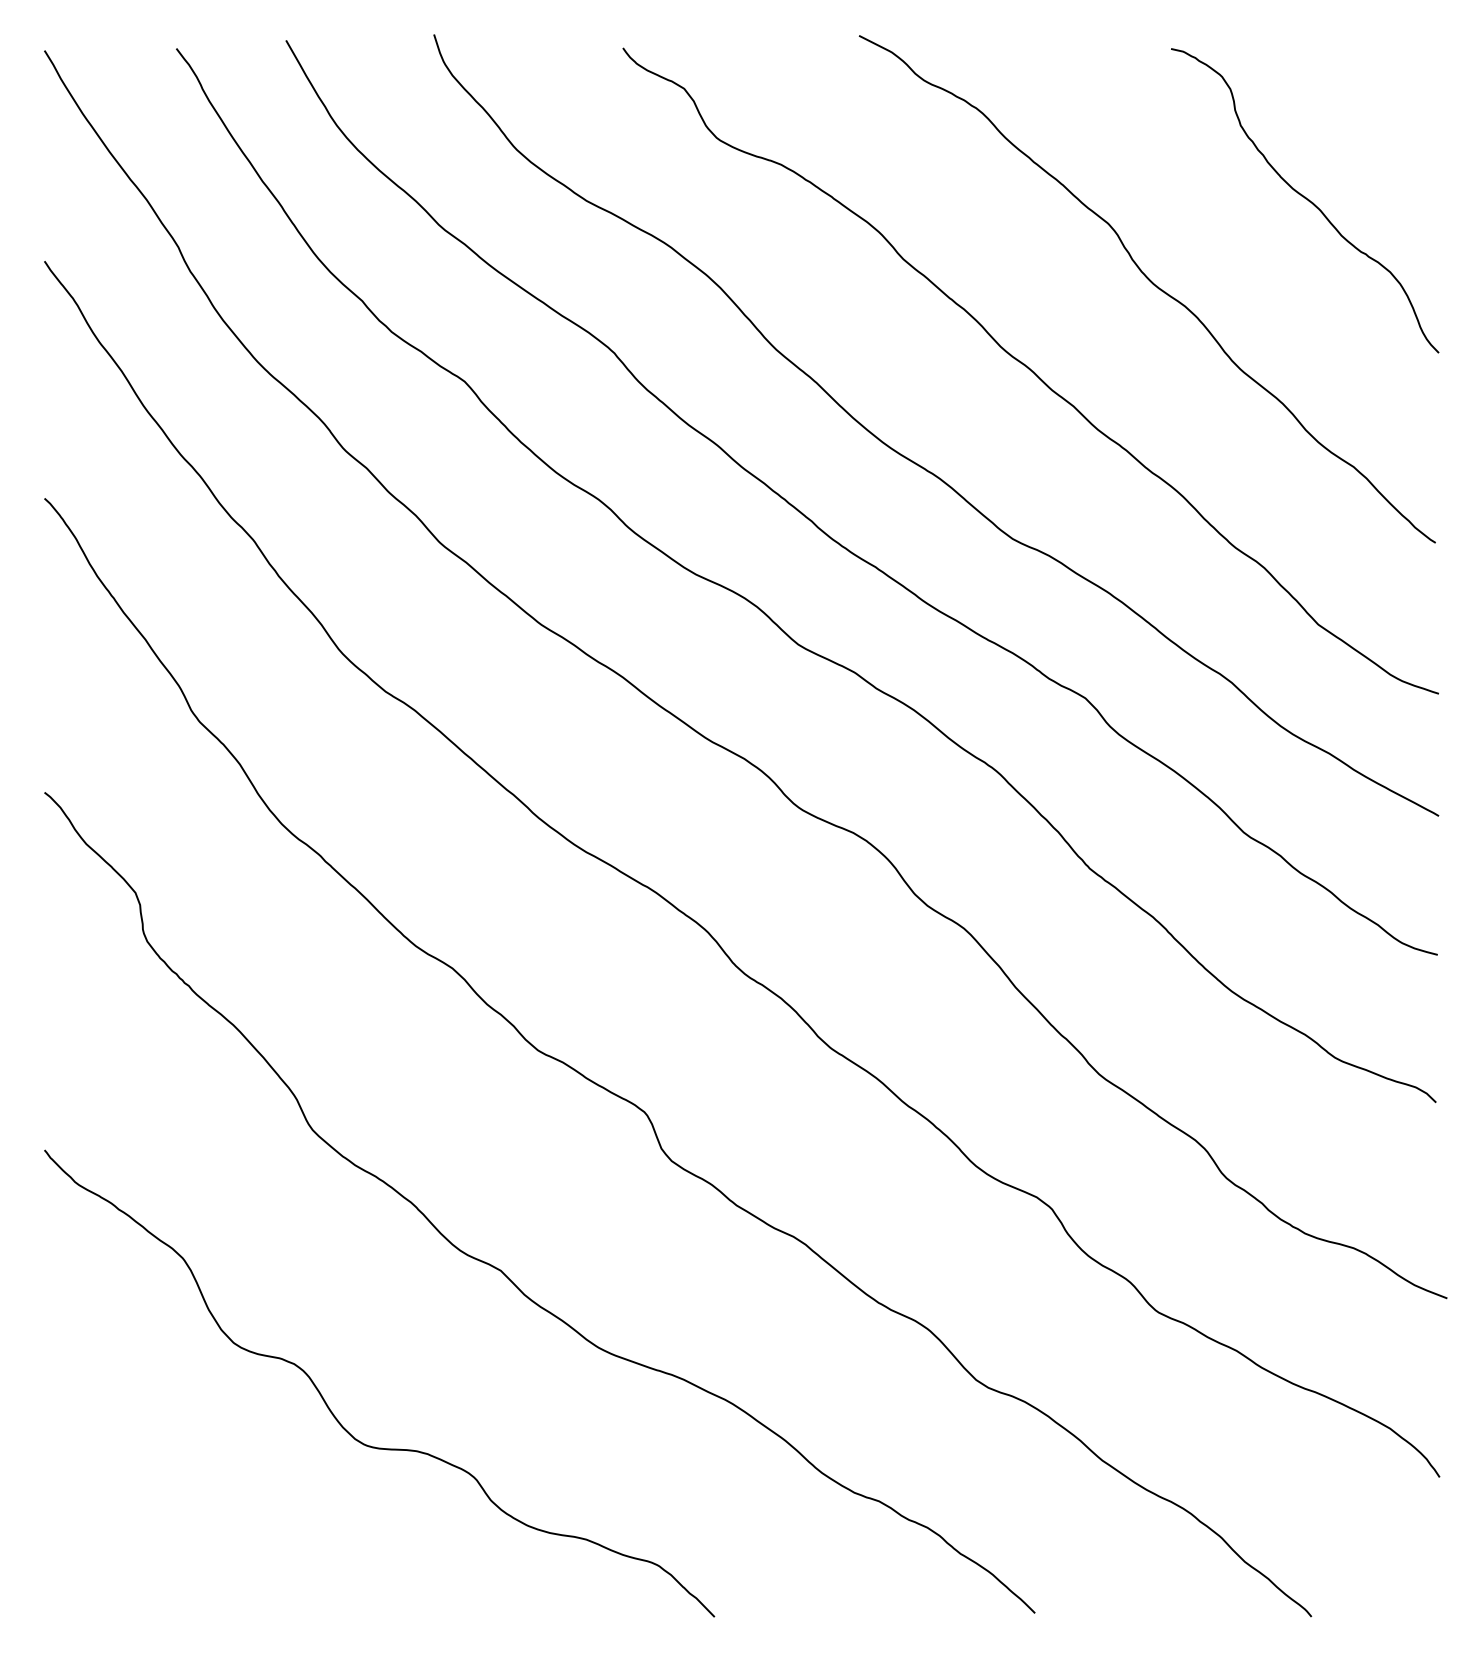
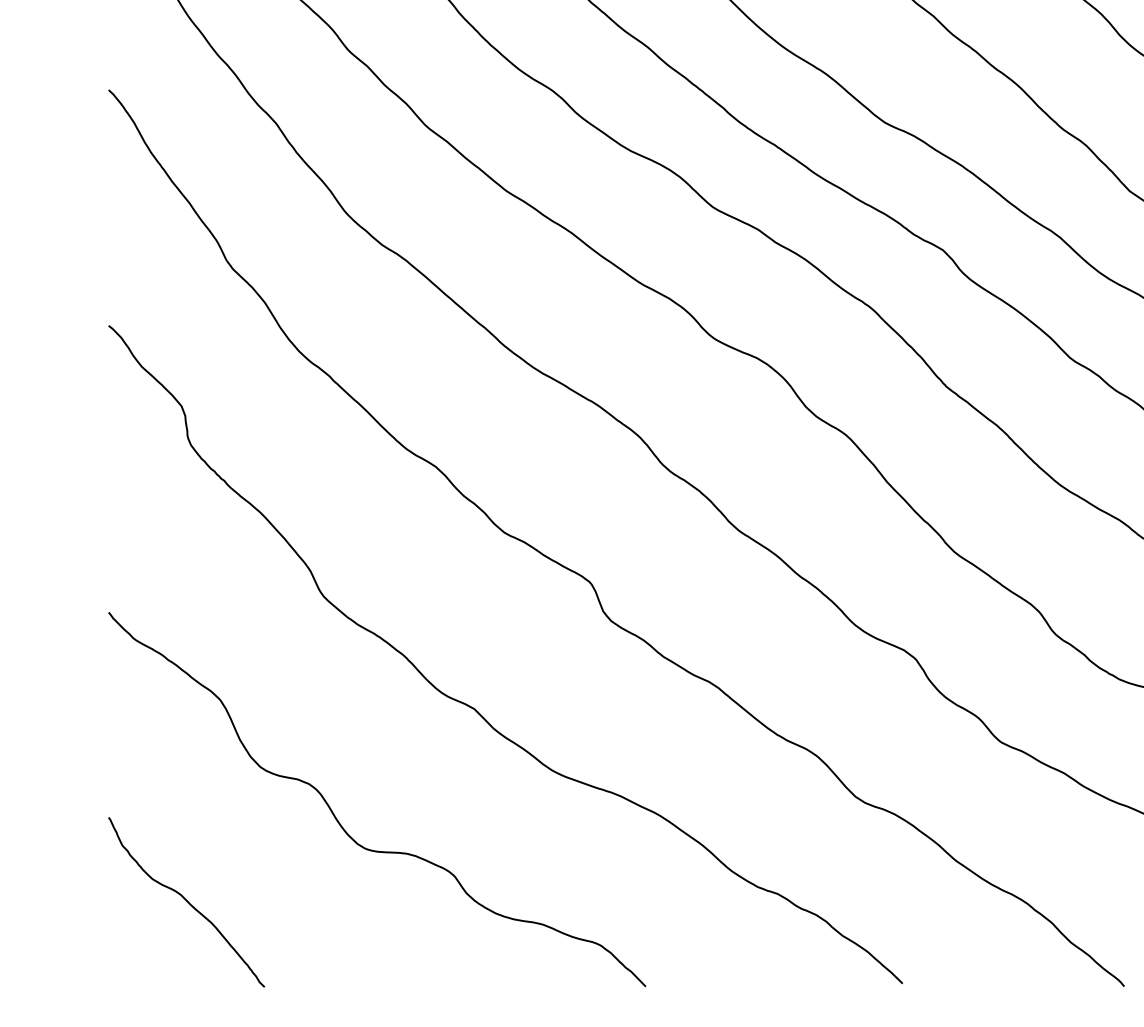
curve: (141, 1510) -> (186, 901), added

